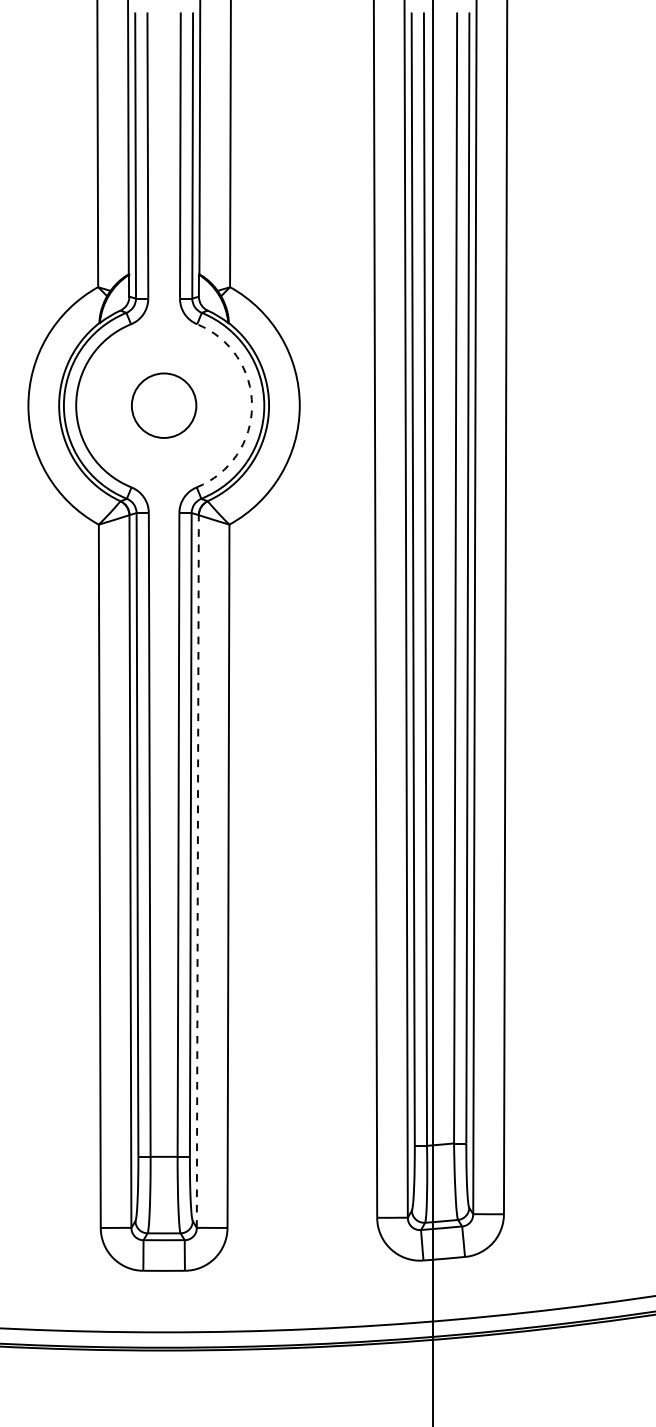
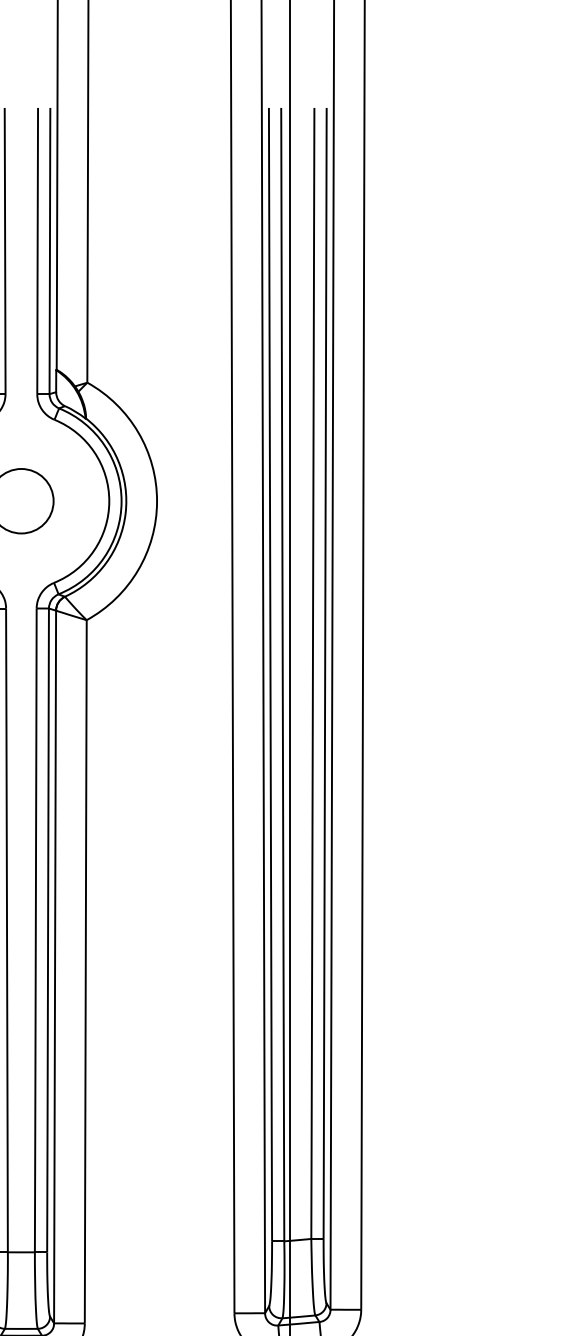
arc: (252, 405) -> (109, 501), dashed -> solid
line: (197, 872) -> (54, 968), dashed -> solid

